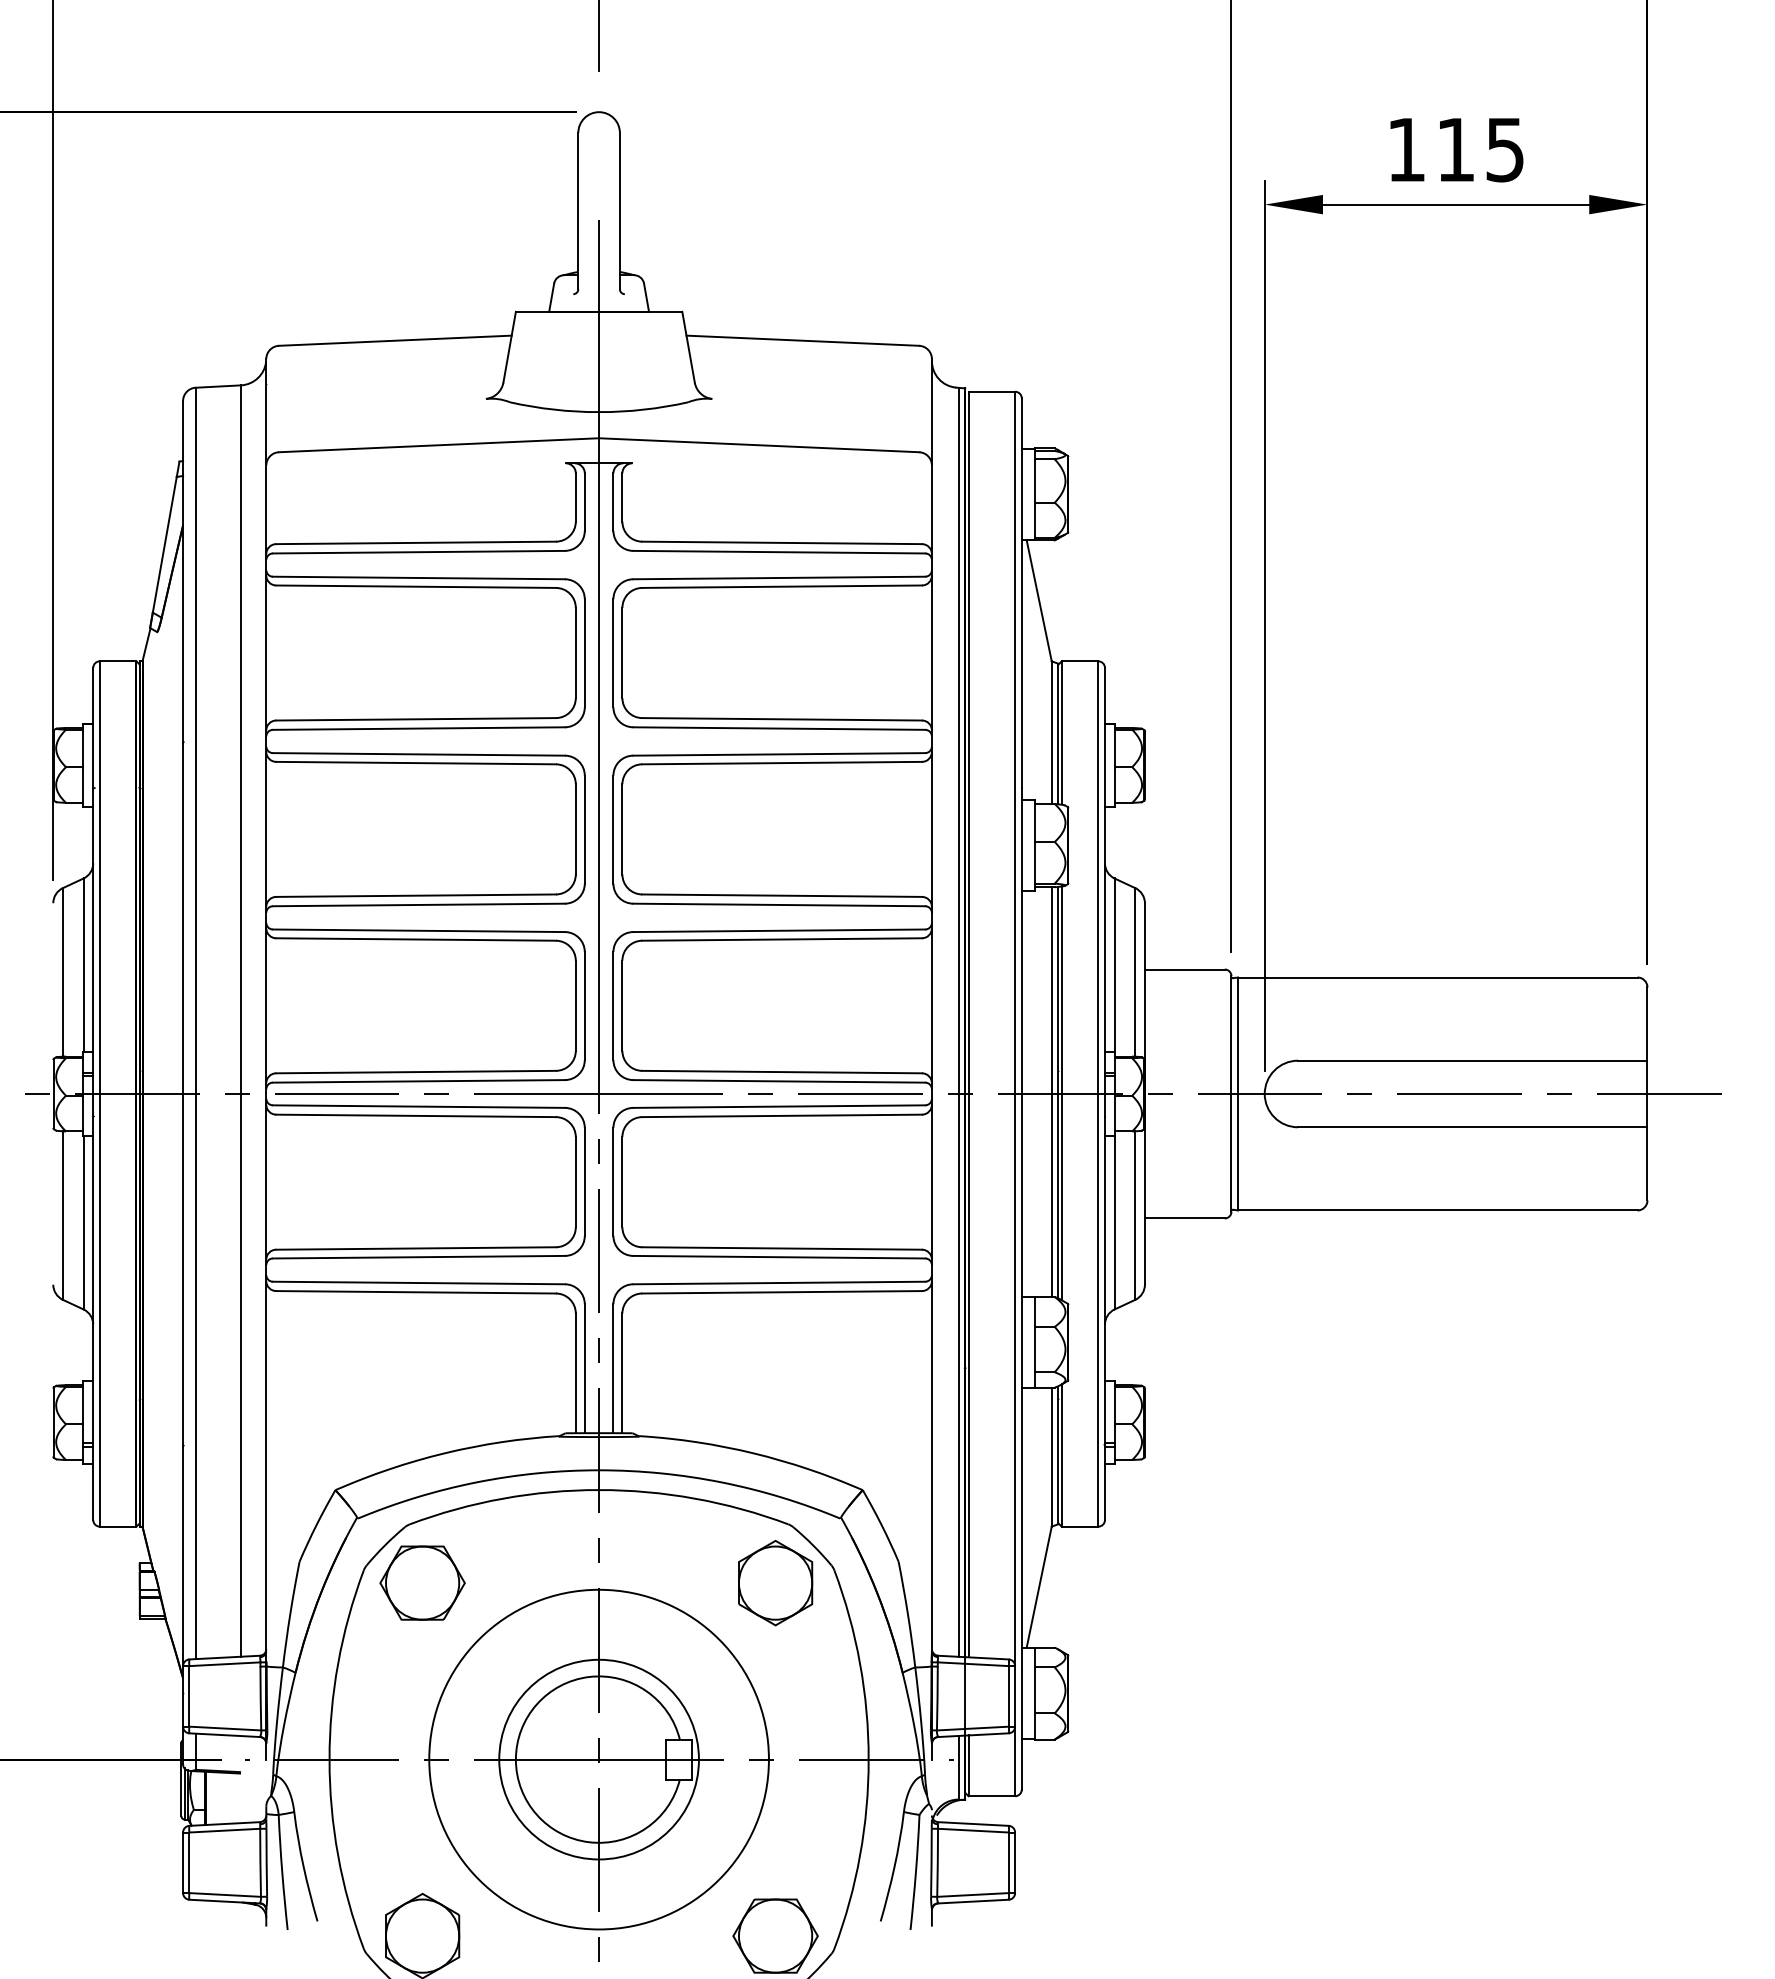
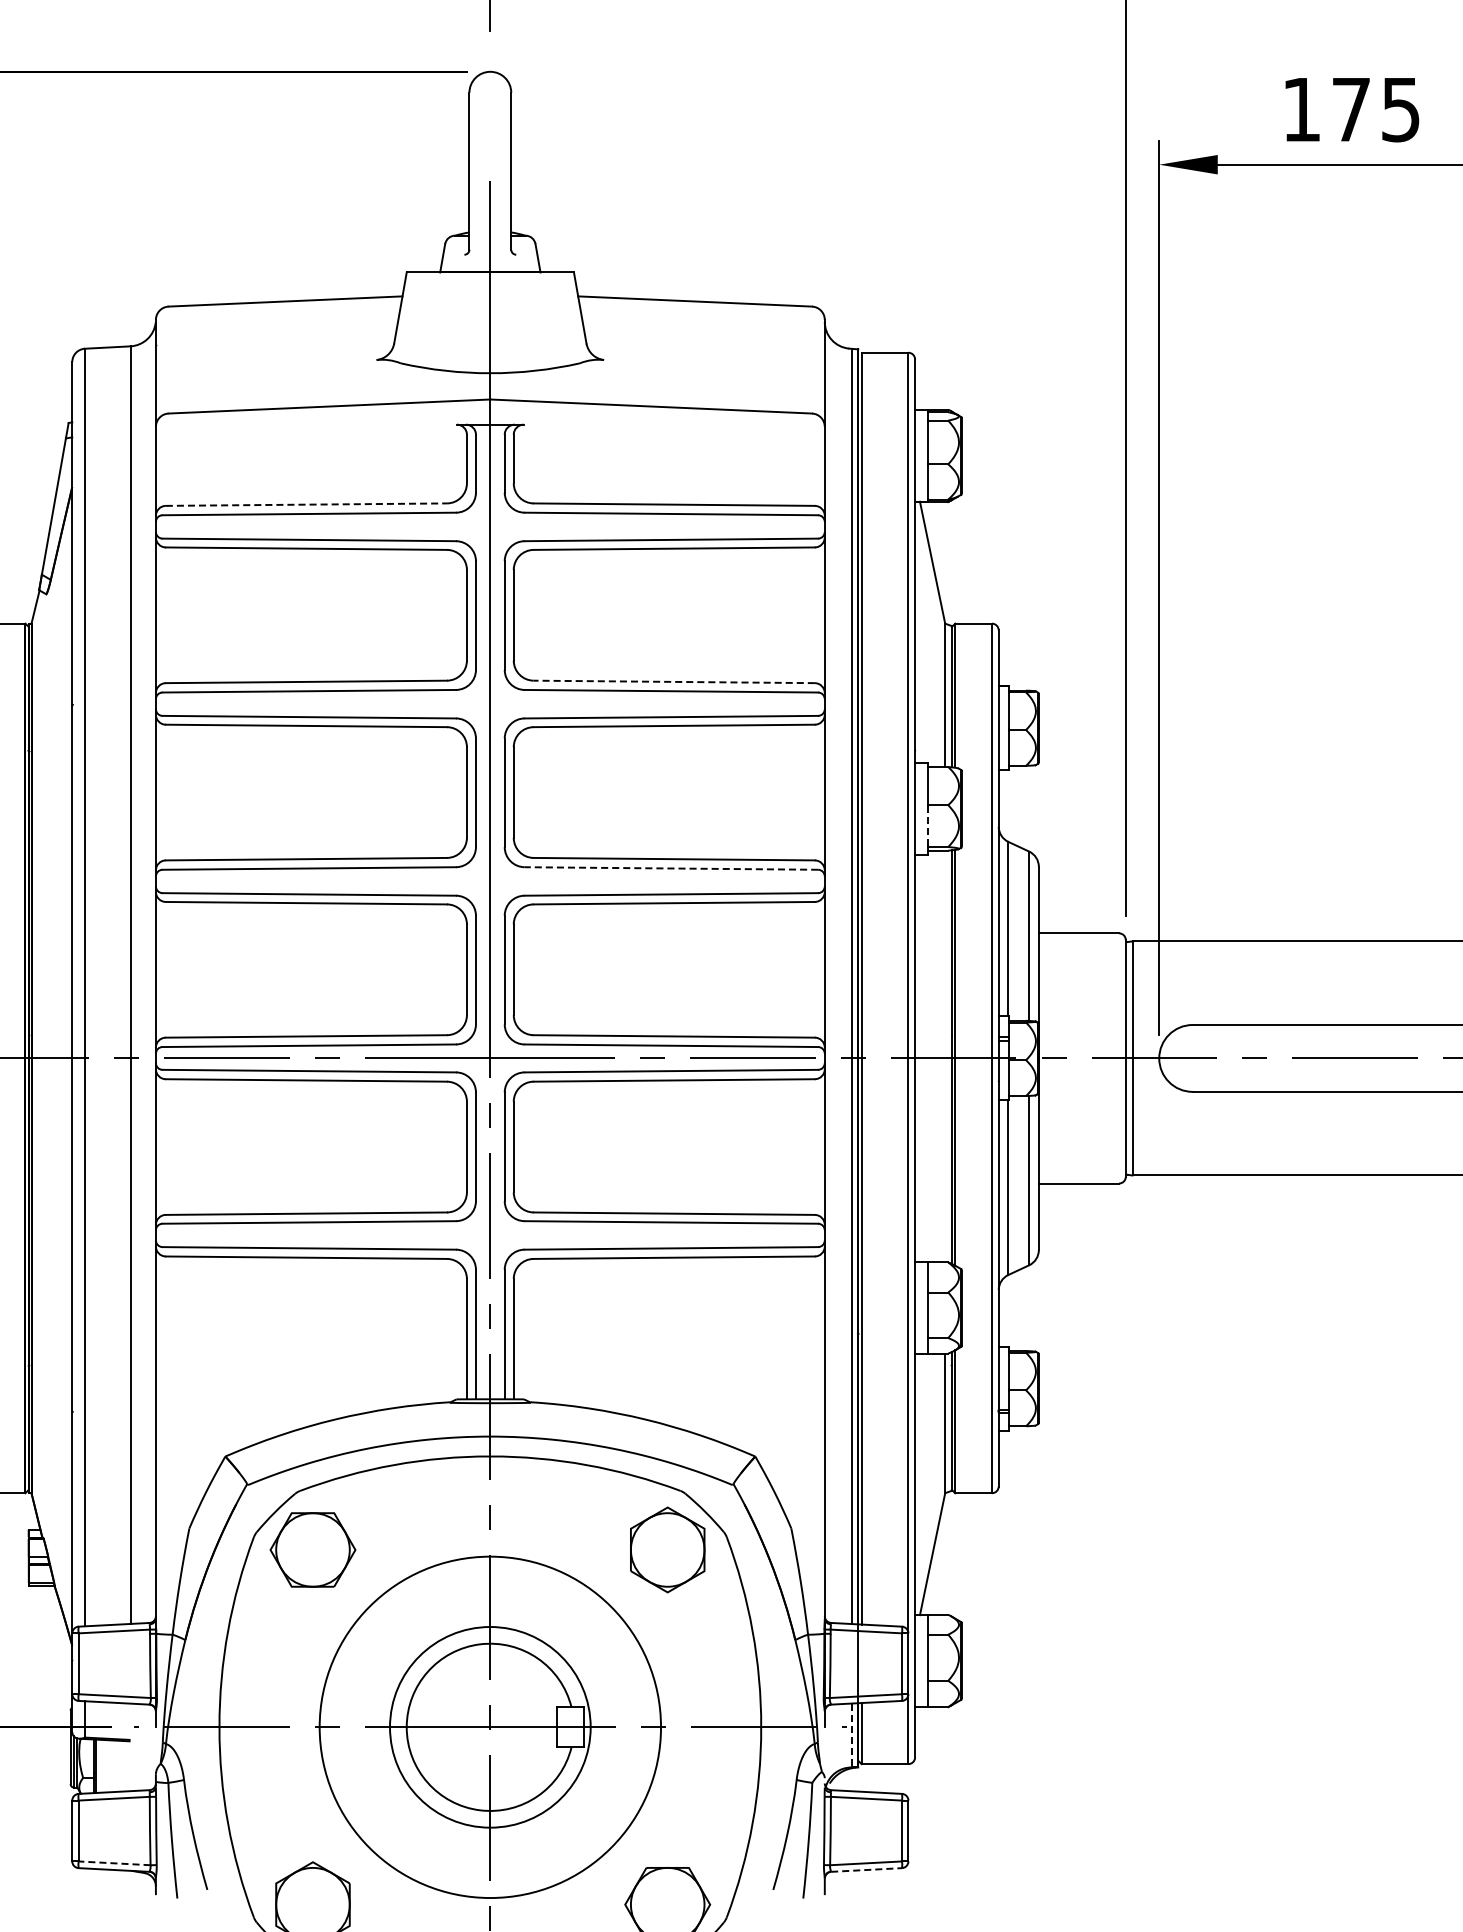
text: (1455, 149) -> (1350, 109), 115 -> 175
line: (416, 542) -> (306, 504), solid -> dashed
line: (782, 719) -> (674, 682), solid -> dashed
line: (1035, 862) -> (928, 825), solid -> dashed
line: (778, 904) -> (670, 868), solid -> dashed
line: (1051, 1092) -> (944, 1056), removed
line: (958, 1767) -> (851, 1735), solid -> dashed
line: (225, 1894) -> (114, 1862), solid -> dashed
line: (974, 1901) -> (867, 1869), solid -> dashed

